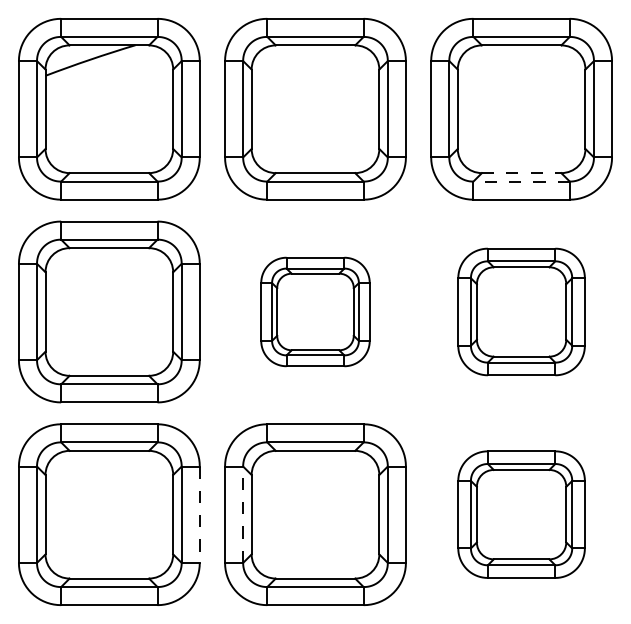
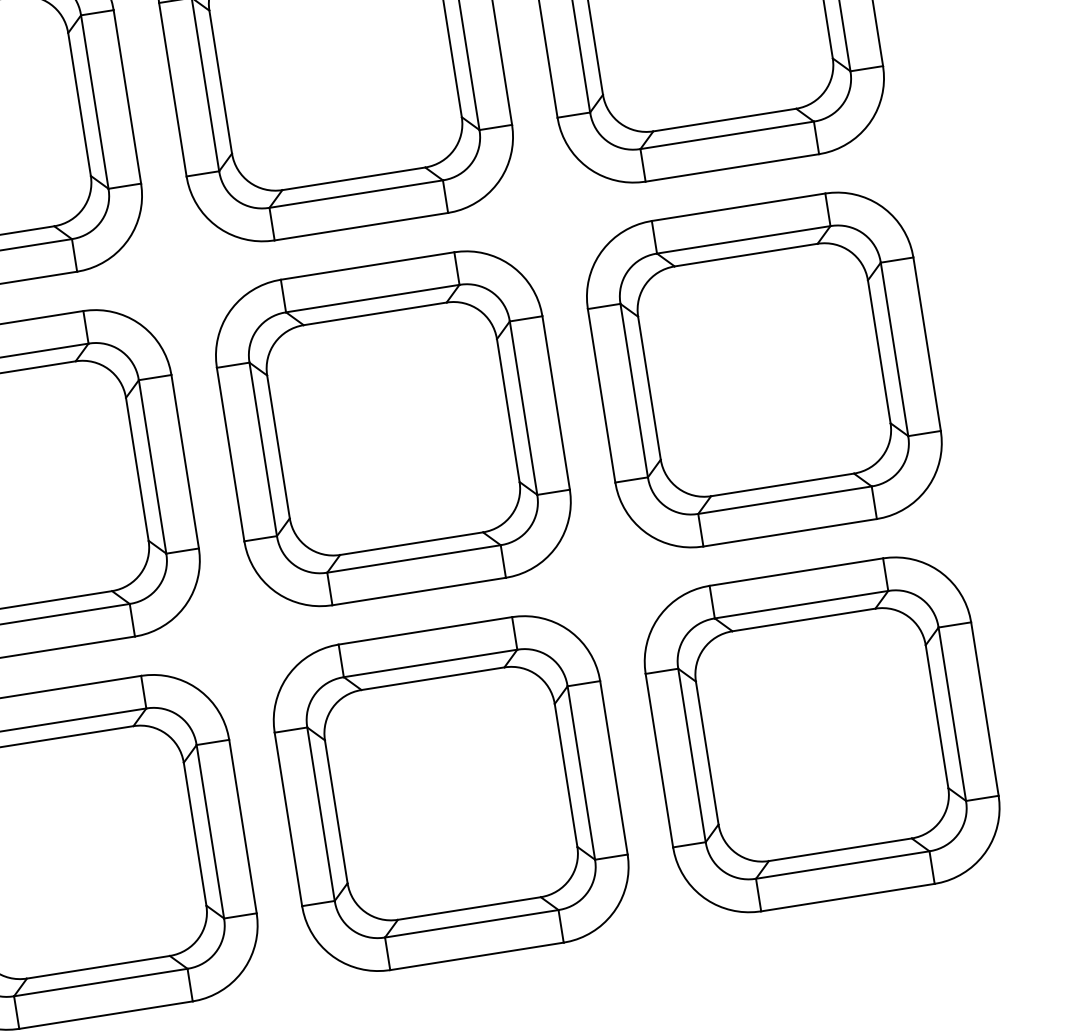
line: (521, 173) -> (724, 120), dashed -> solid
line: (521, 181) -> (726, 135), dashed -> solid
part: (315, 311) -> (393, 427), size x1.67
part: (521, 311) -> (763, 369), size x1.43
line: (243, 514) -> (321, 813), dashed -> solid
part: (521, 514) -> (821, 734), size x1.43
line: (199, 515) -> (242, 828), dashed -> solid

